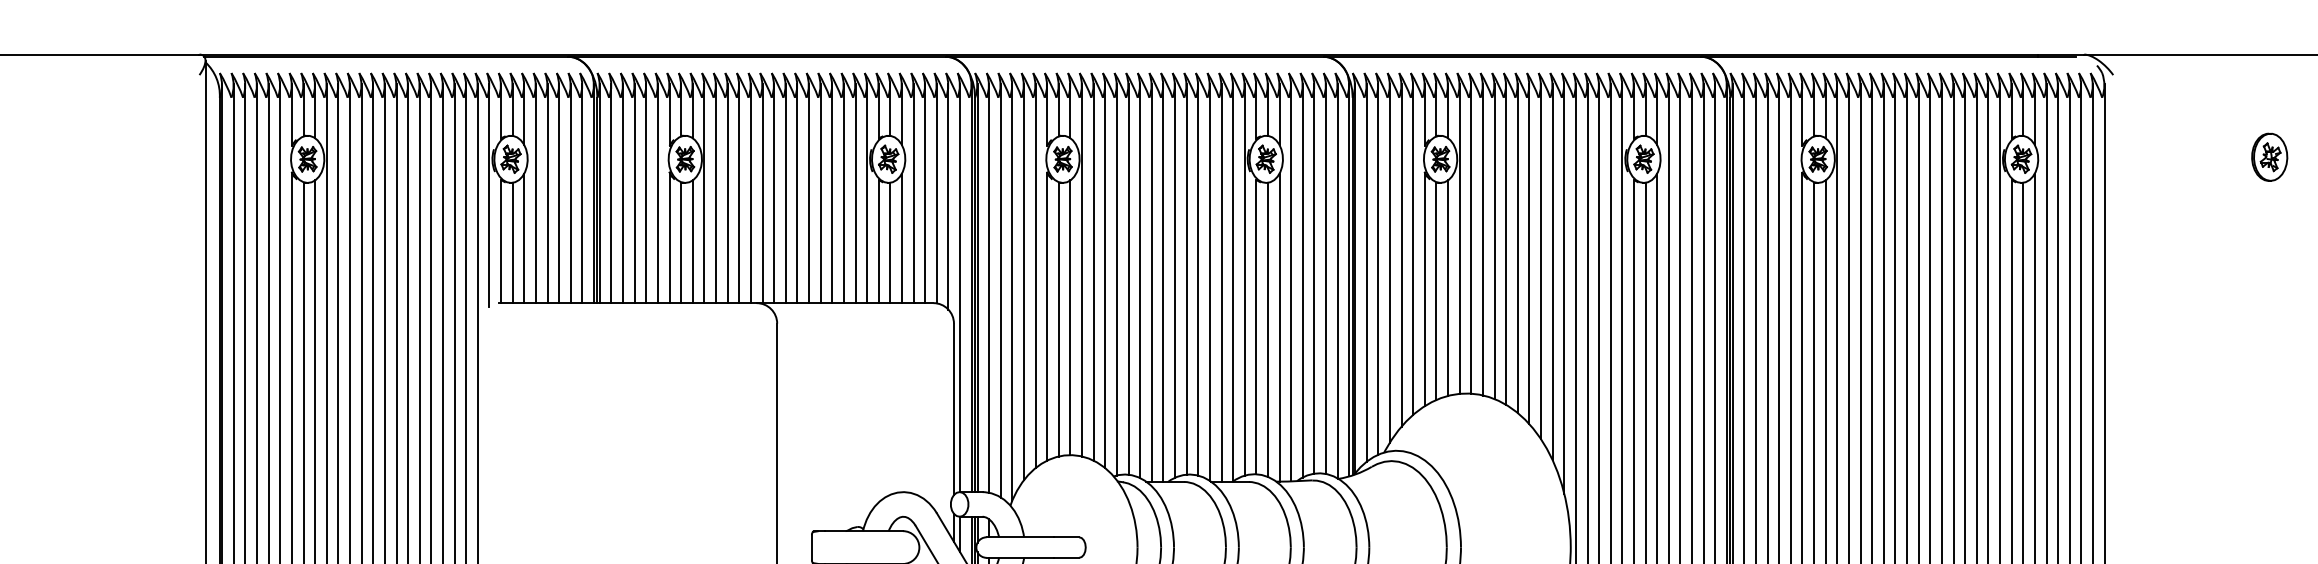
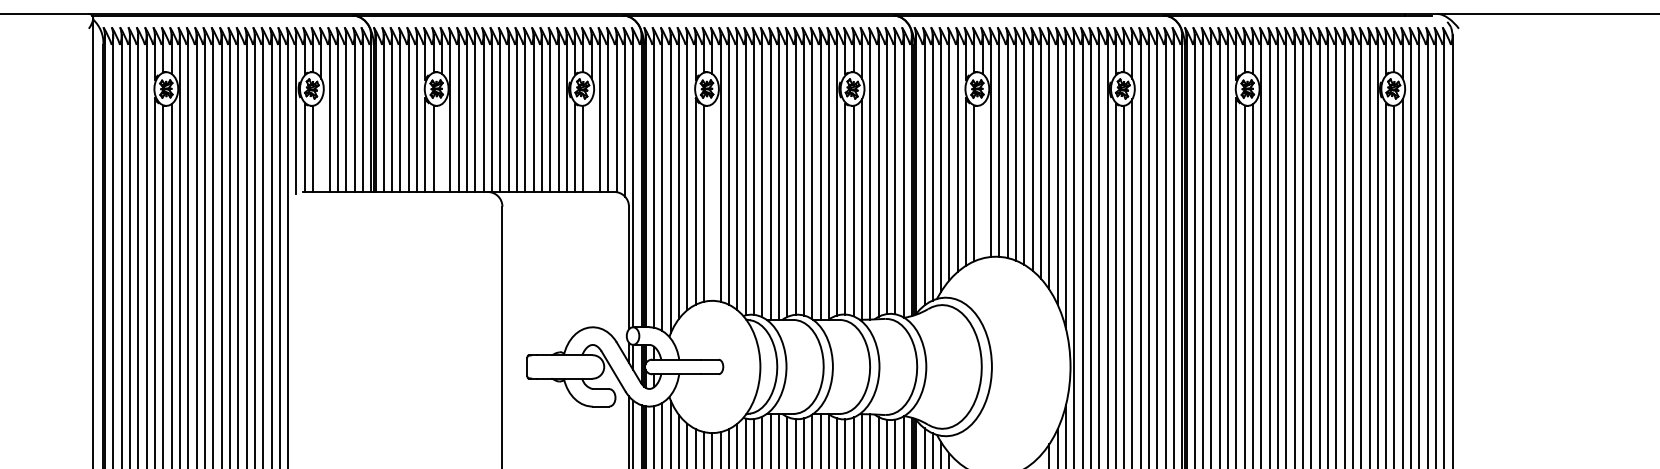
part: (2269, 157) -> (1570, 87), removed
line: (524, 238) -> (321, 145), removed
line: (901, 238) -> (591, 145), removed
line: (693, 241) -> (442, 147), removed
line: (1447, 288) -> (982, 181), removed
line: (1070, 317) -> (712, 202), removed

